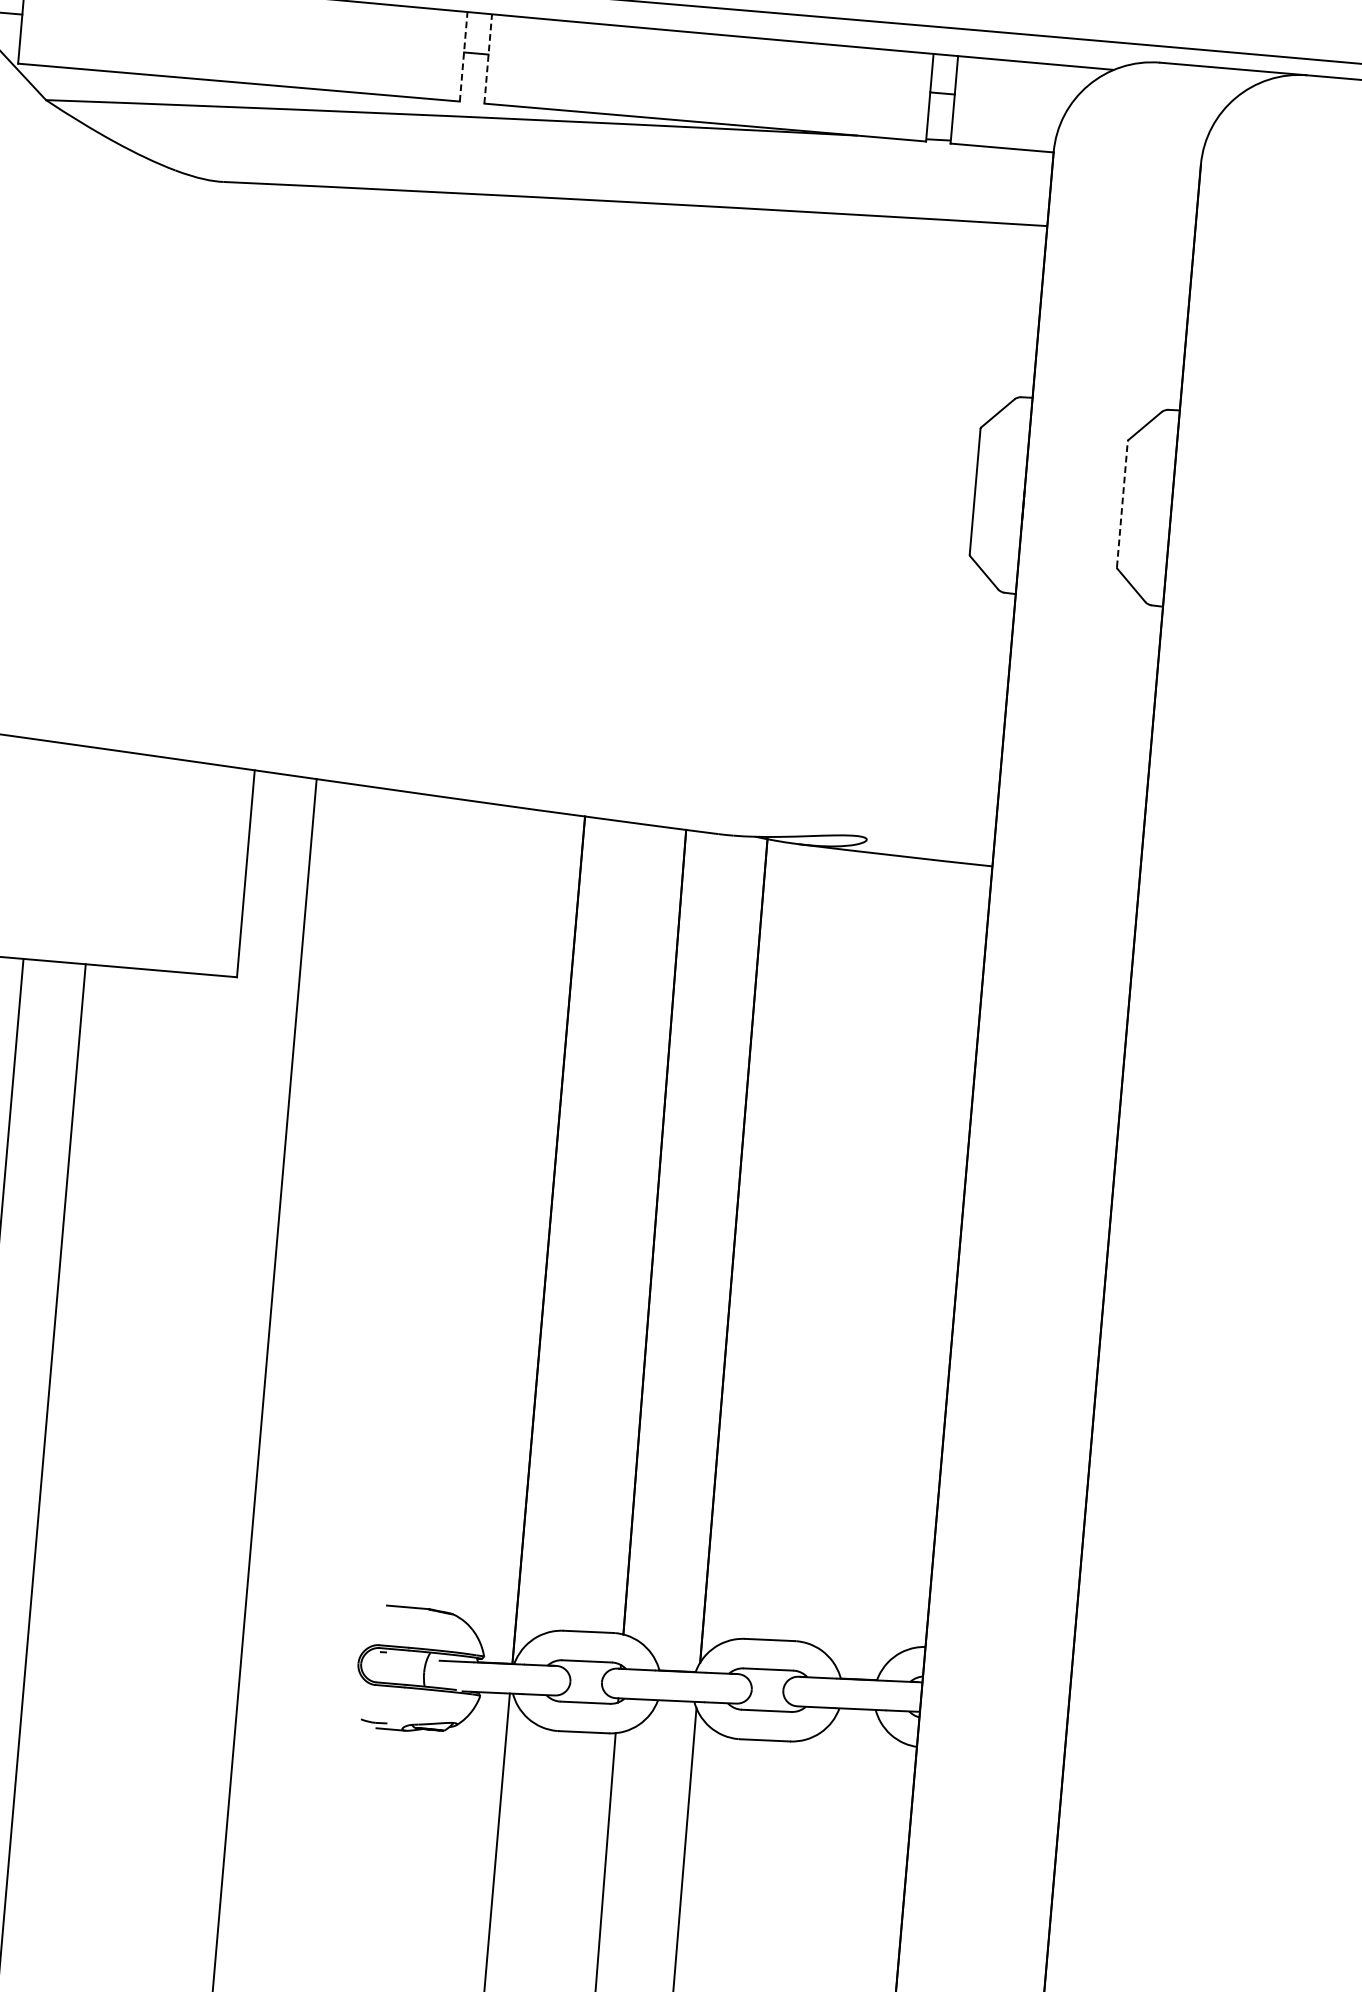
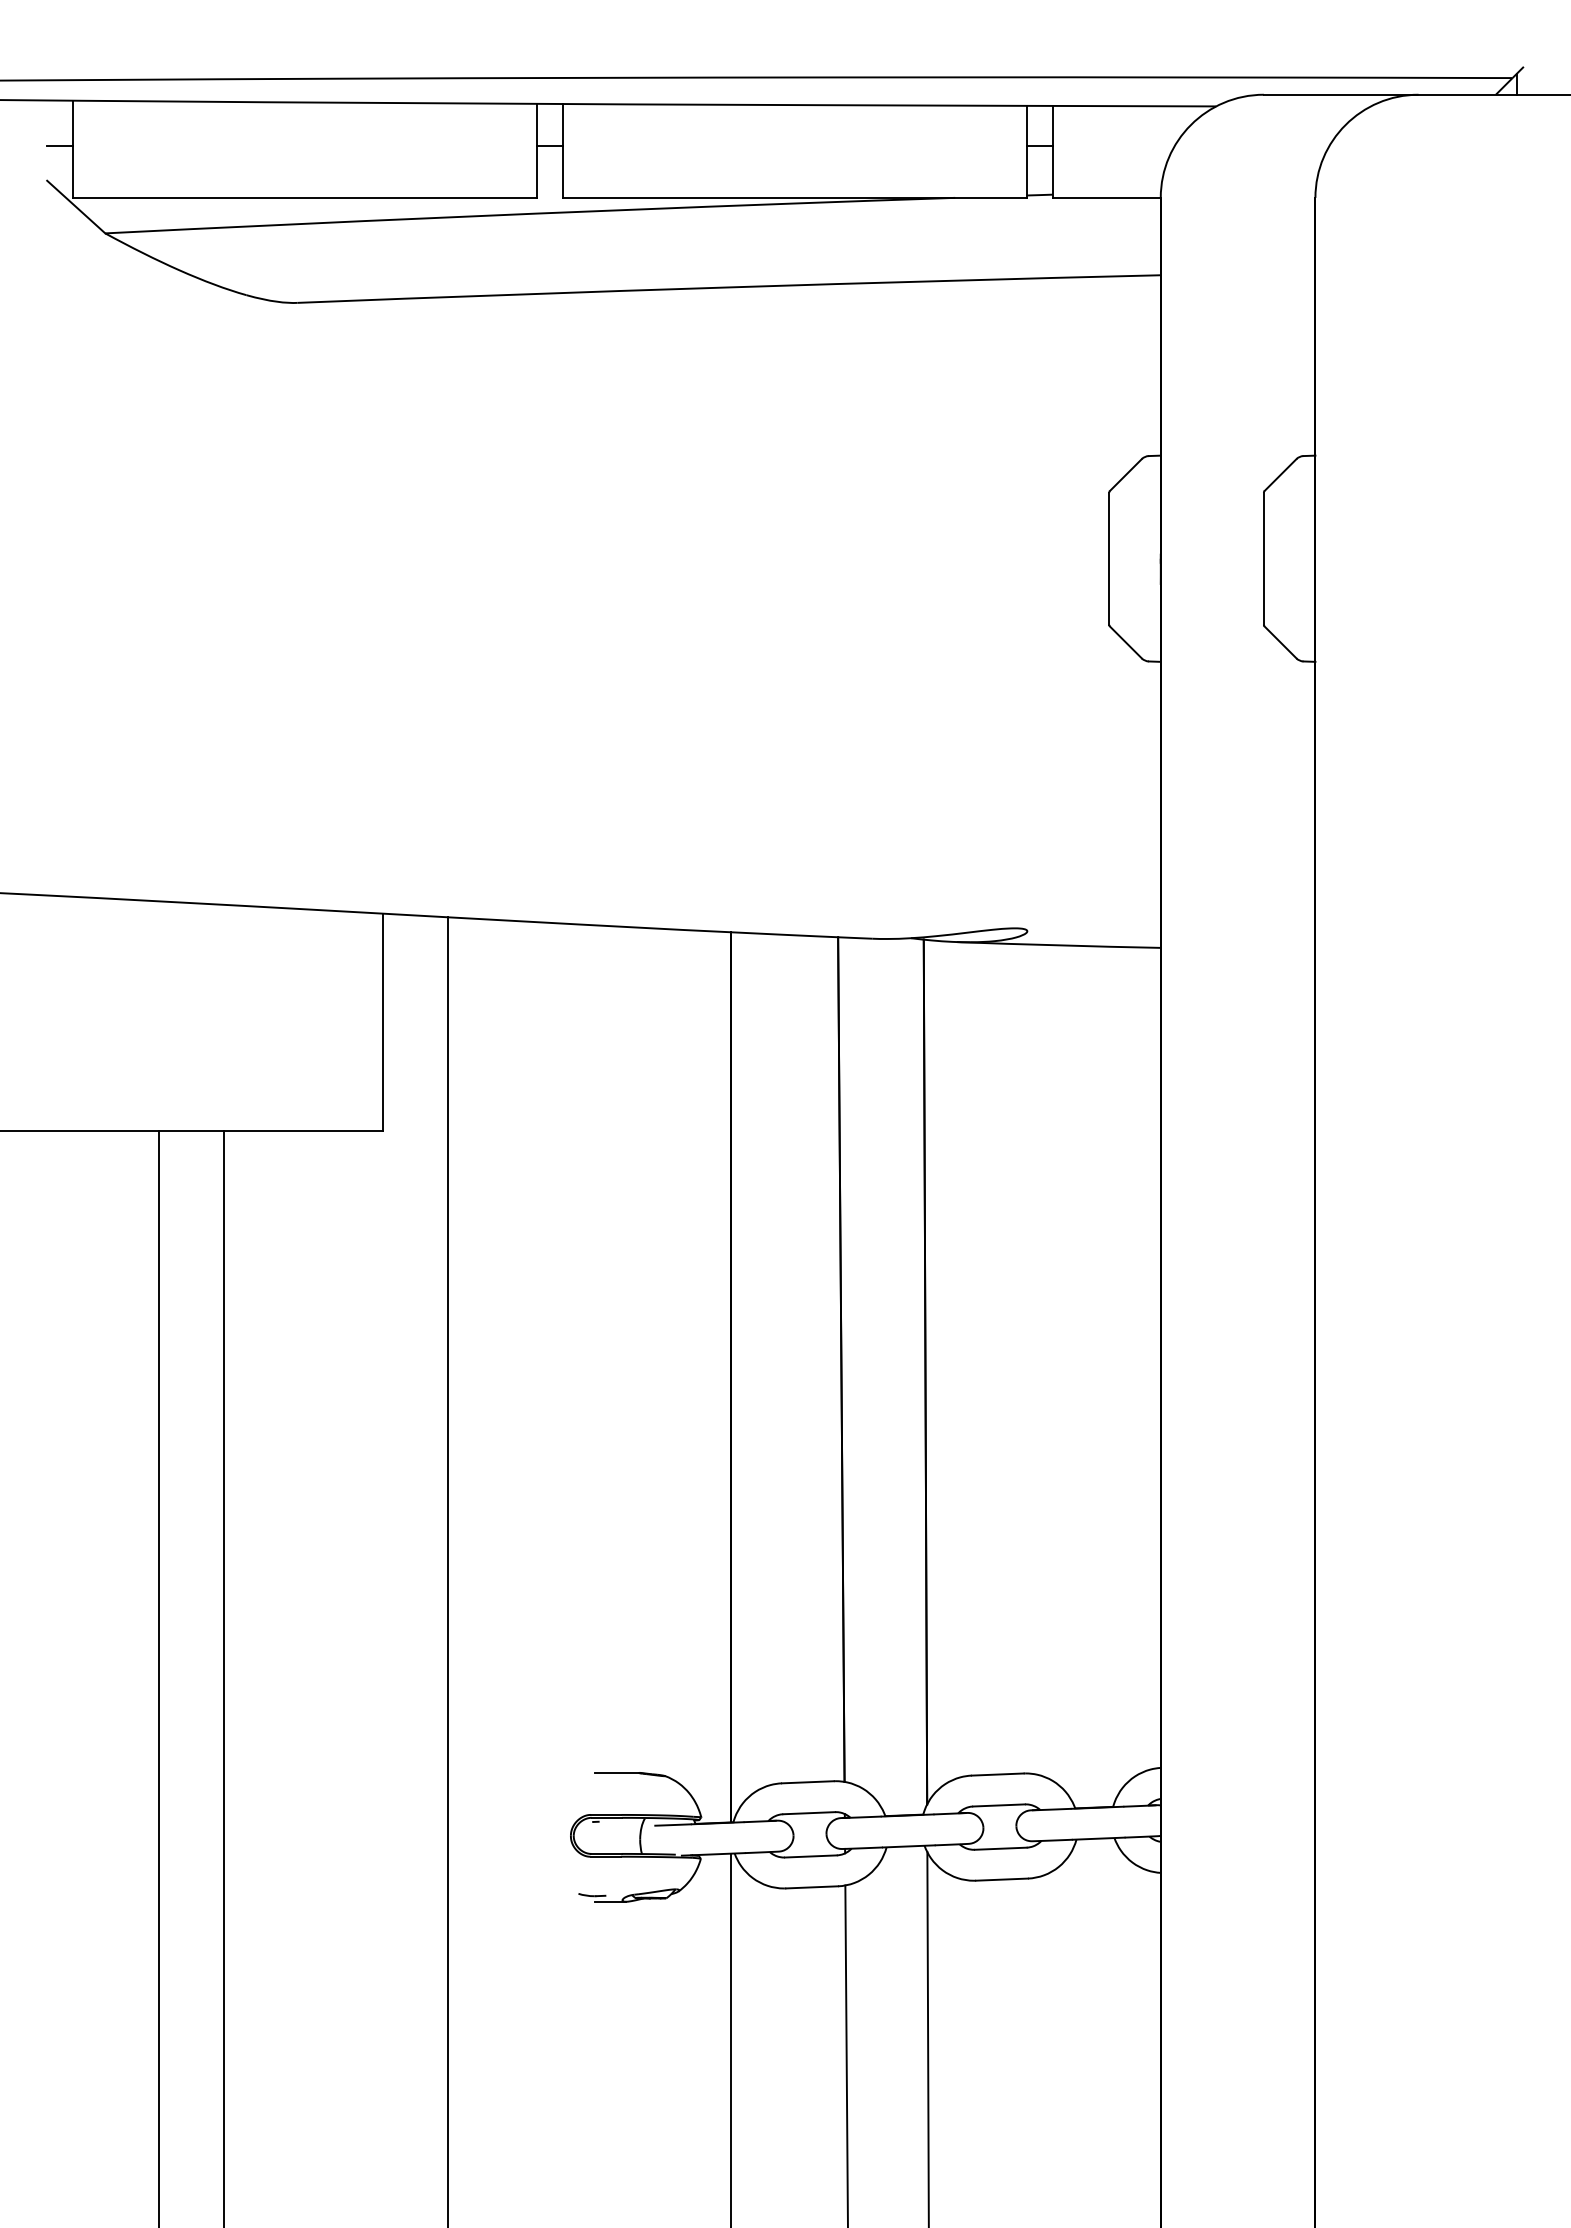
line: (463, 56) -> (536, 150), dashed -> solid
line: (488, 58) -> (562, 150), dashed -> solid
line: (1122, 504) -> (1263, 558), dashed -> solid

